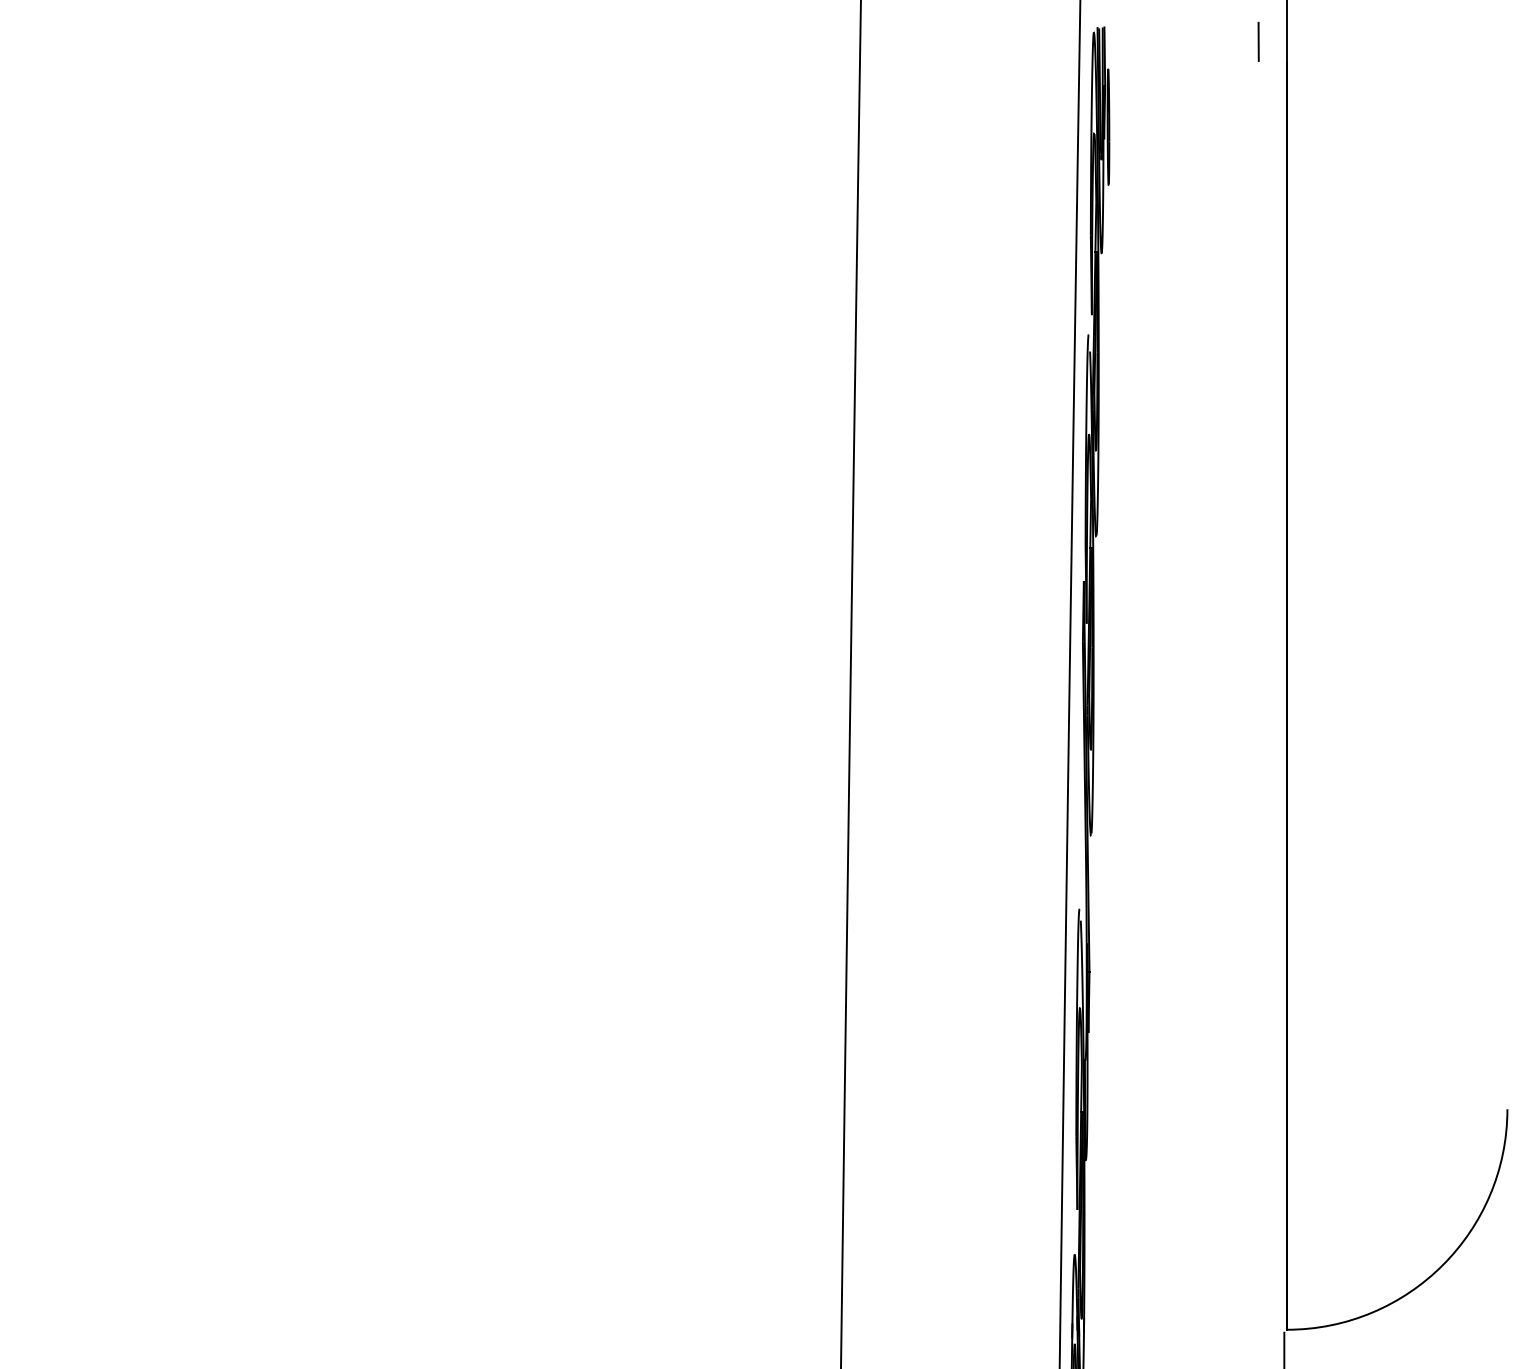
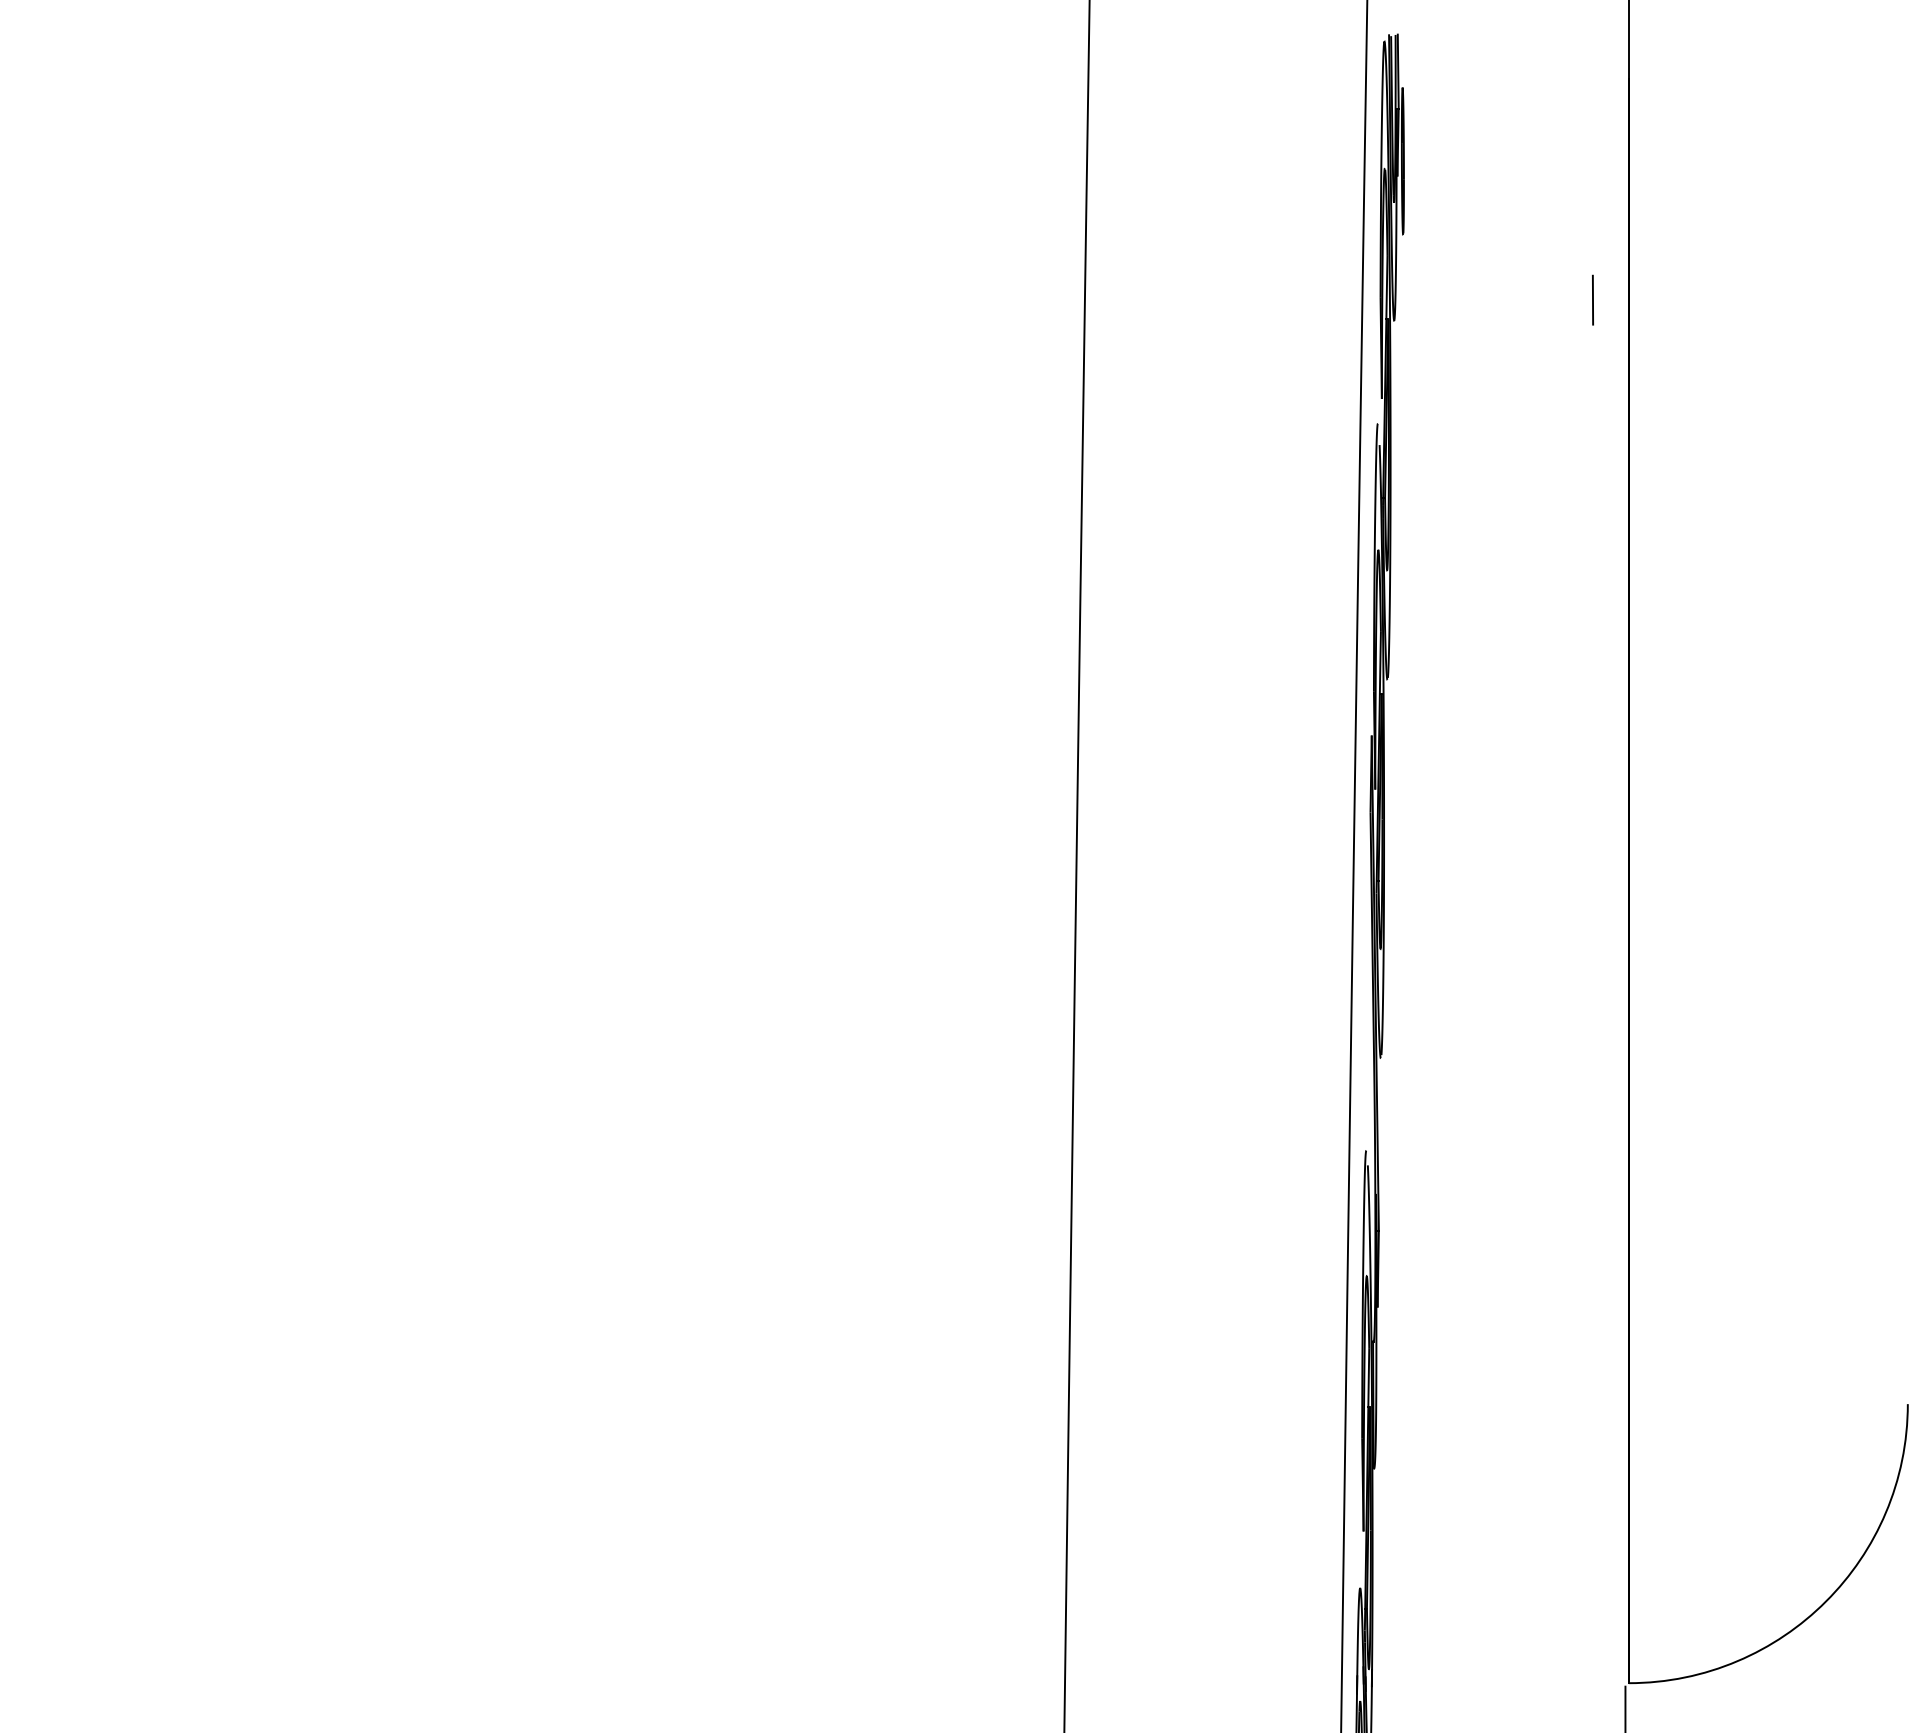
line: (1258, 41) -> (1592, 299), moved

